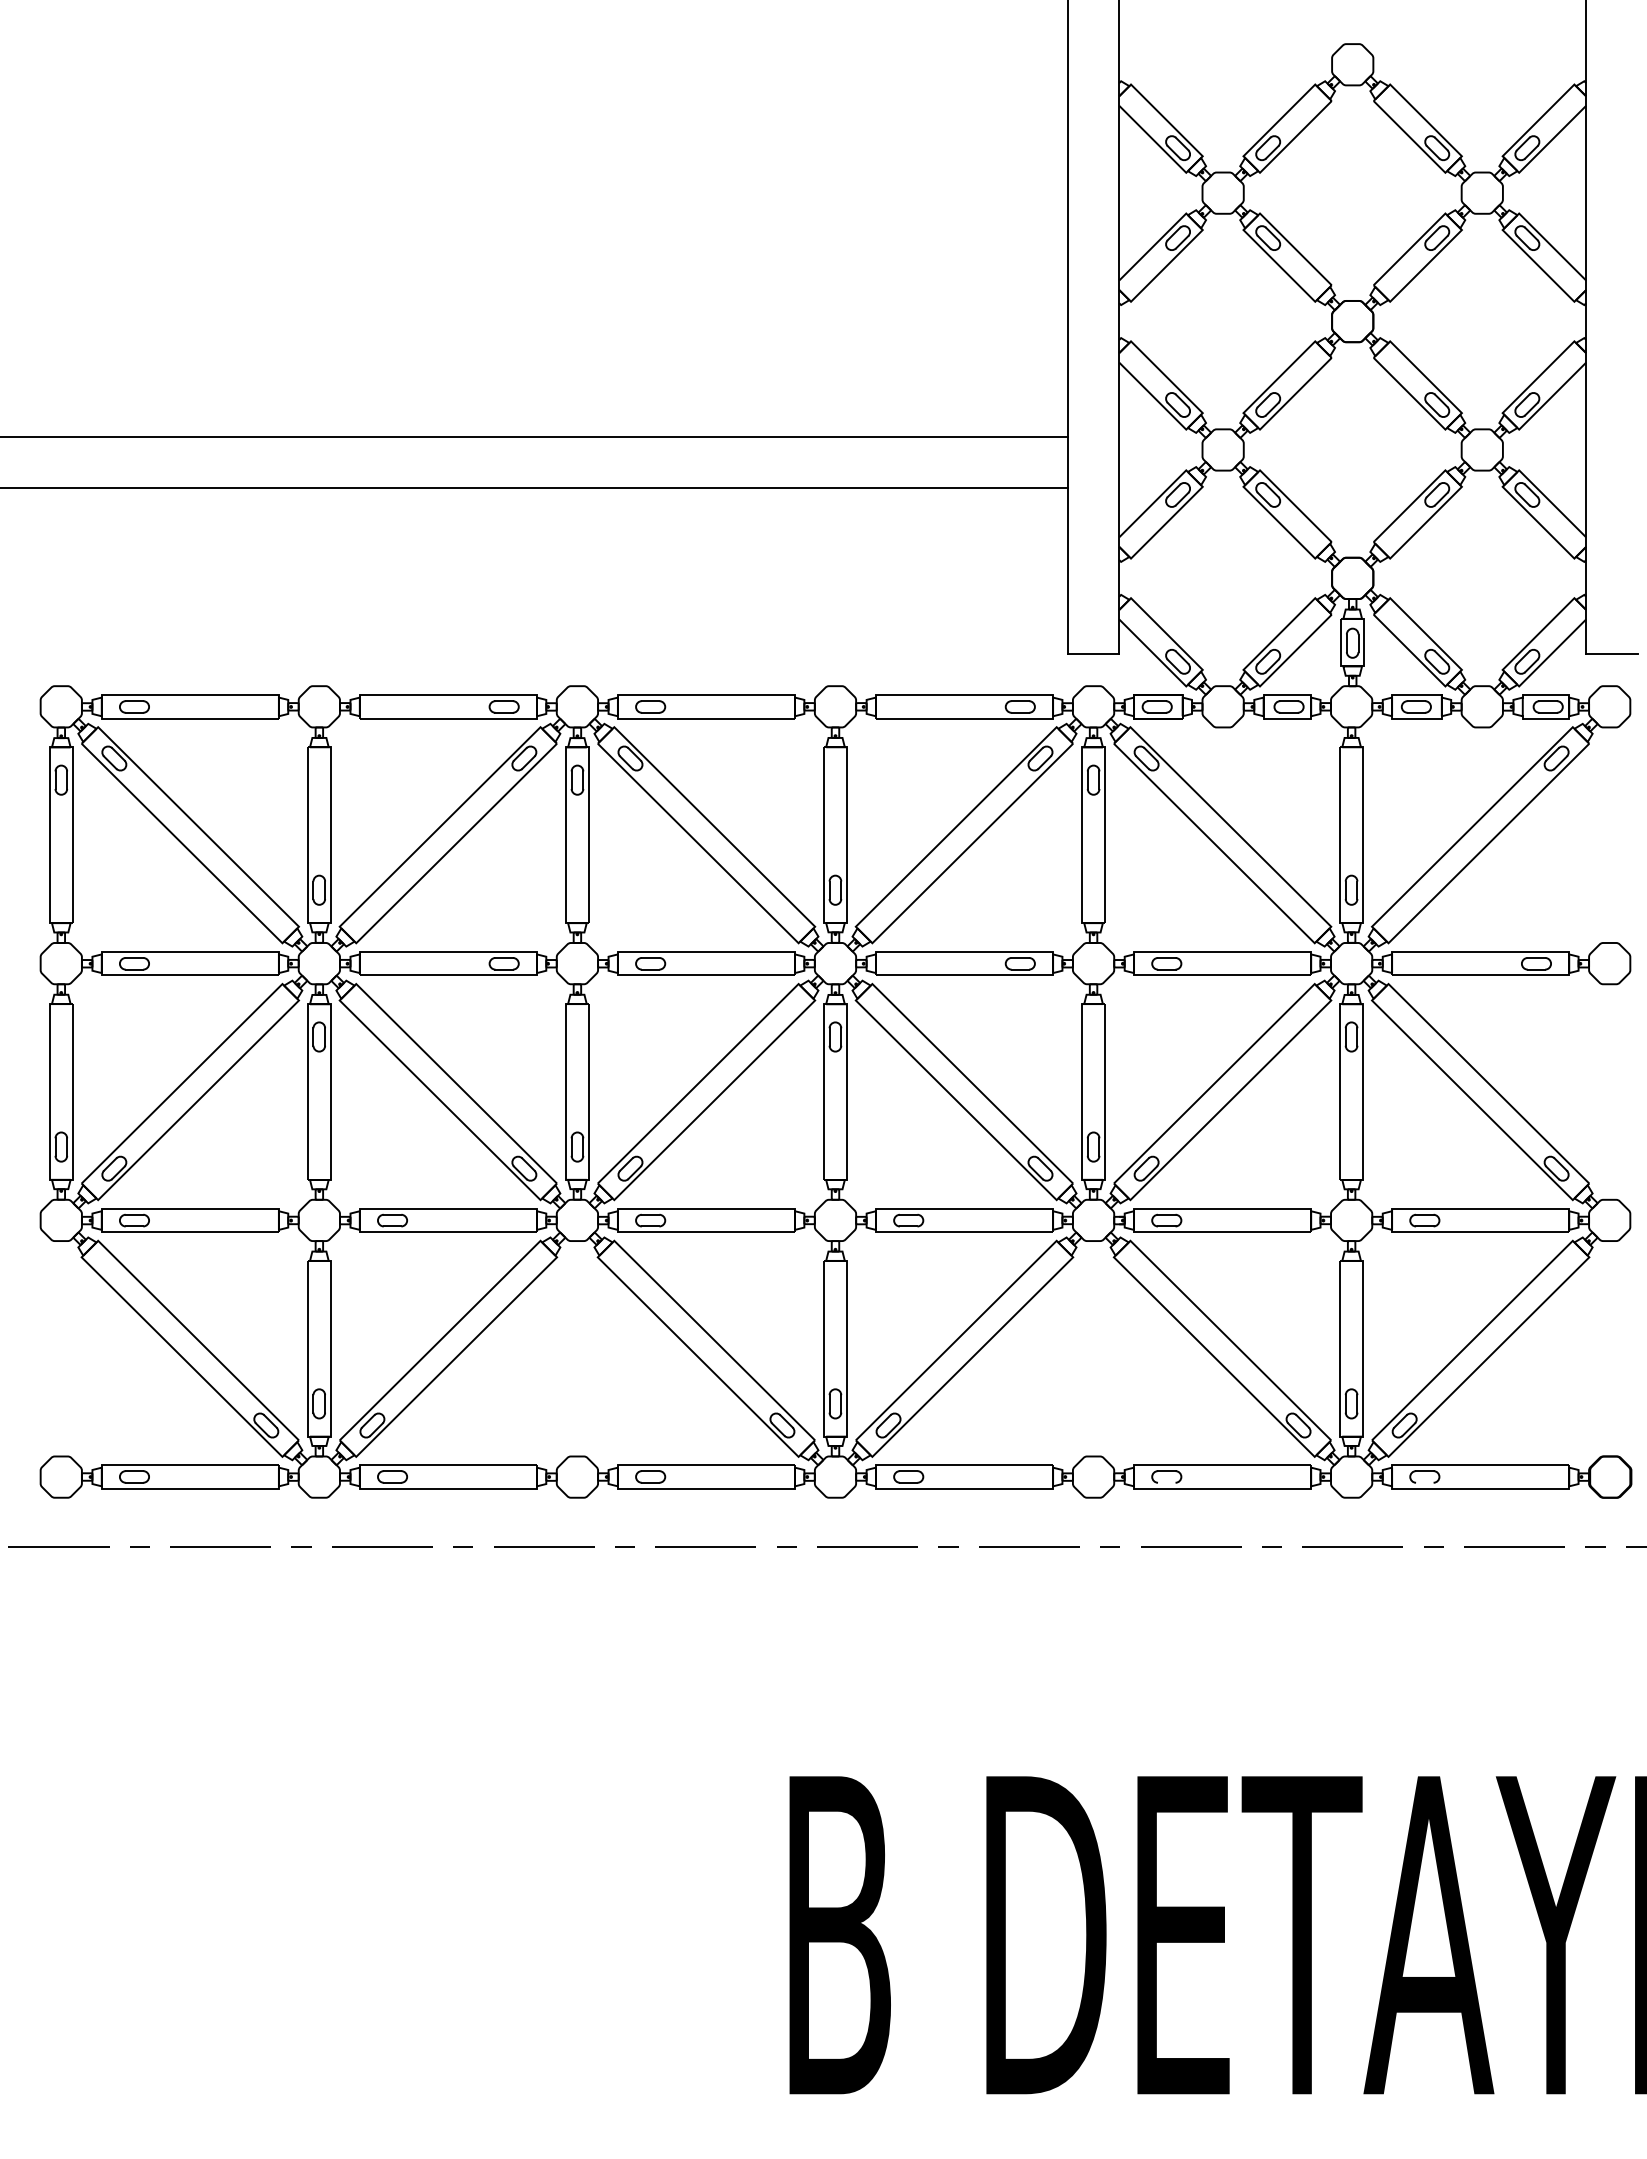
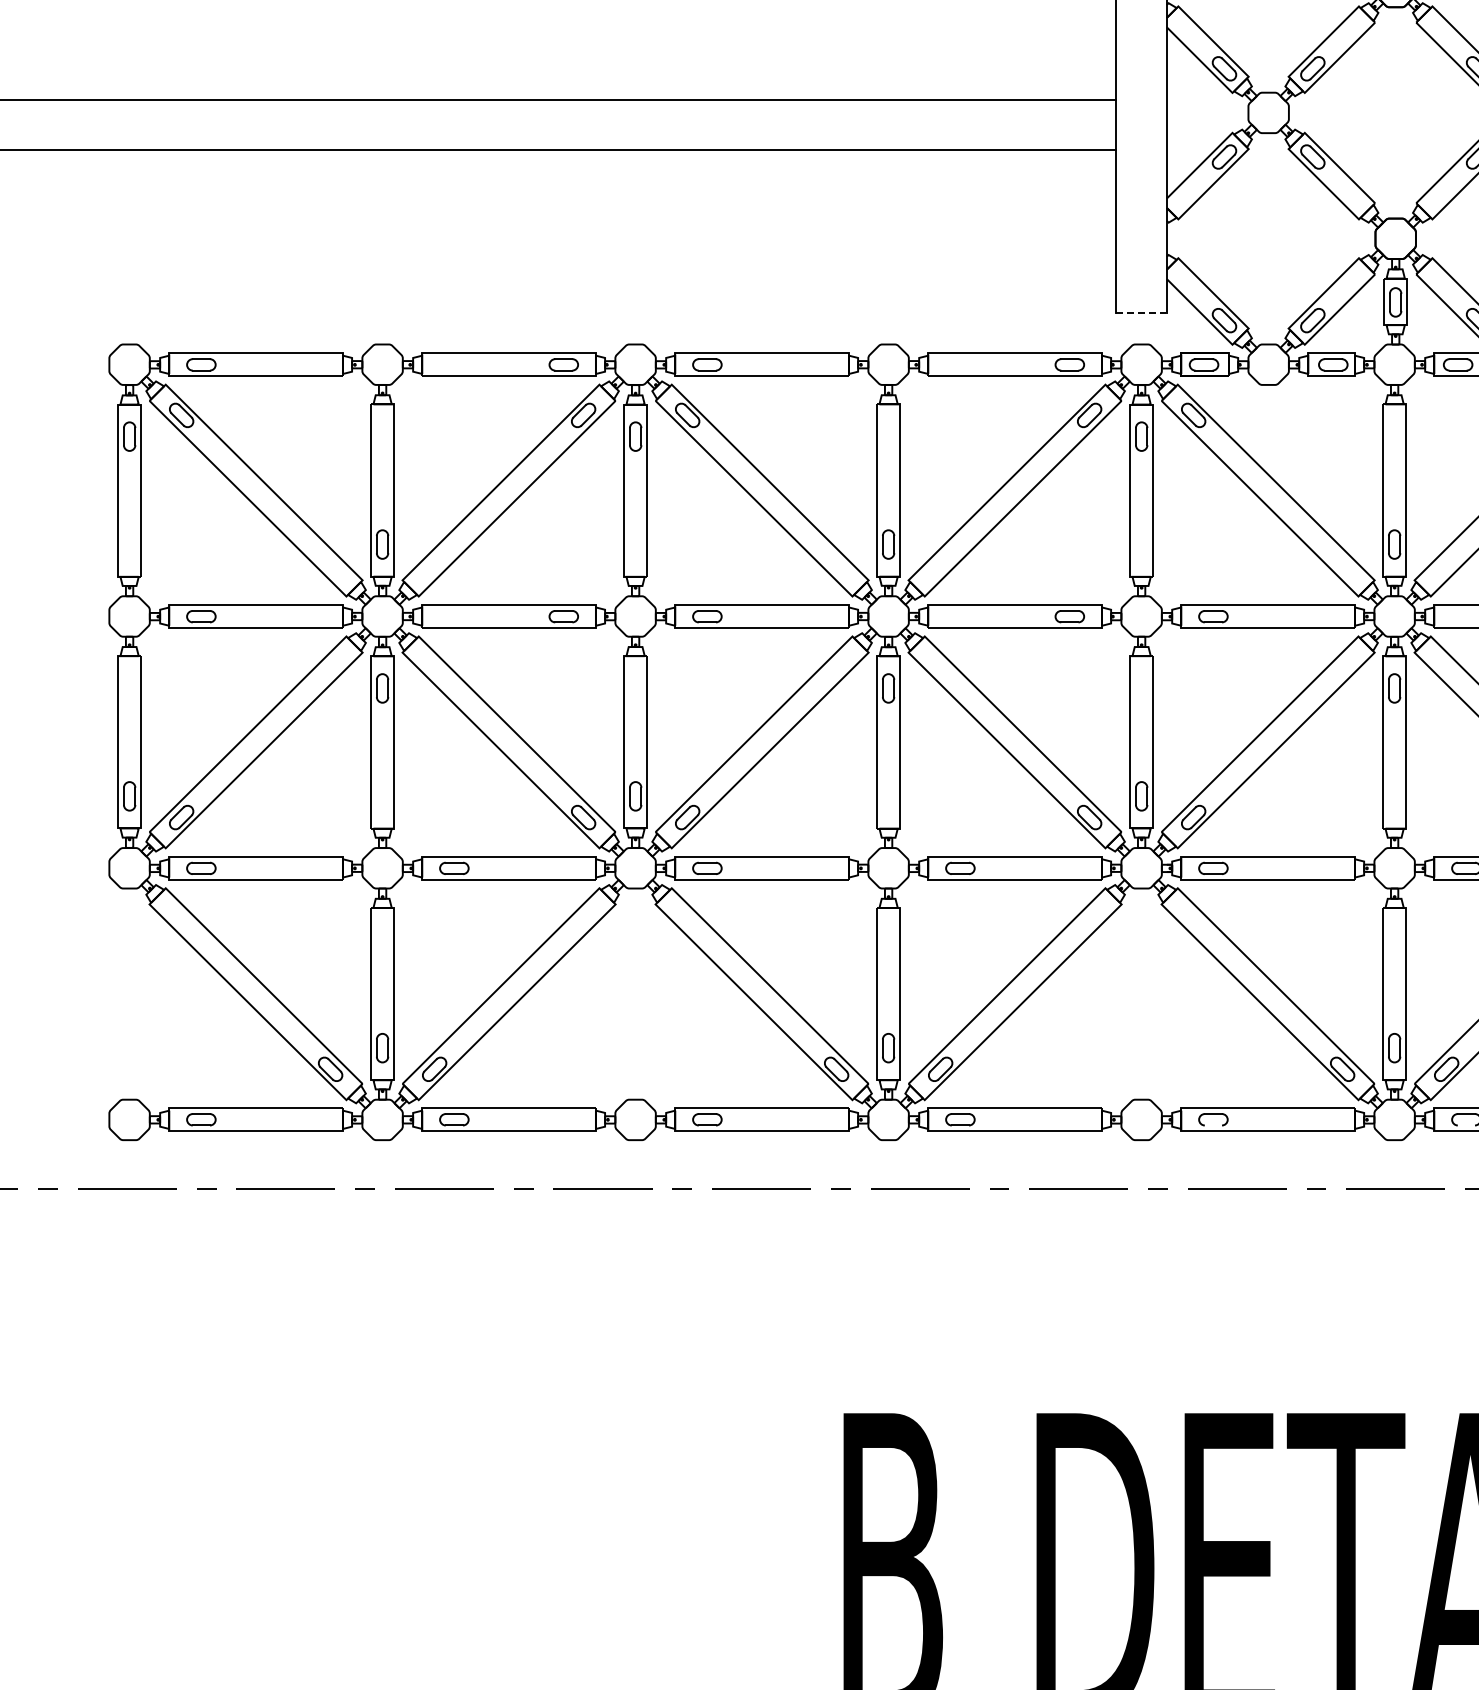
line: (1093, 653) -> (1141, 312), solid -> dashed

